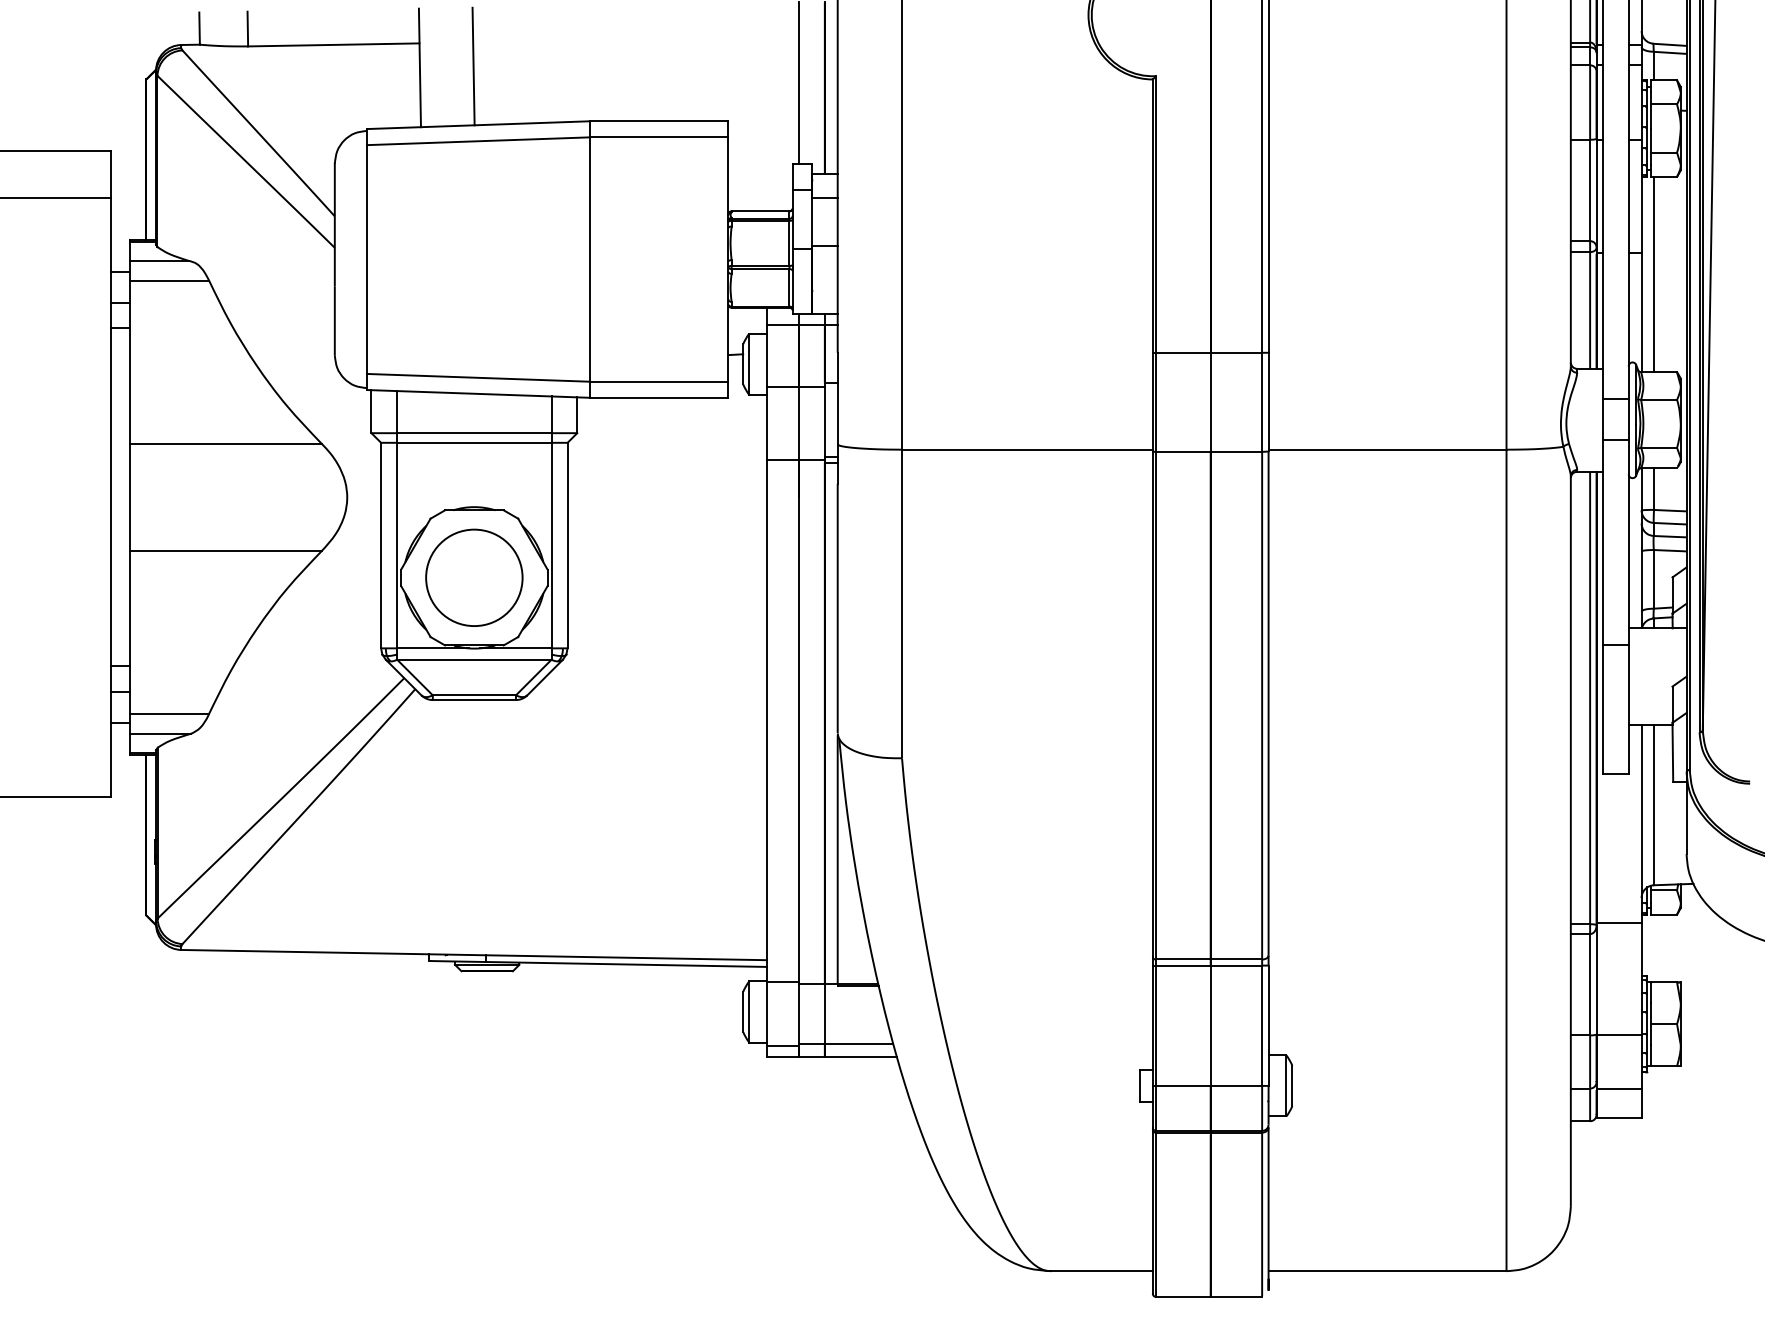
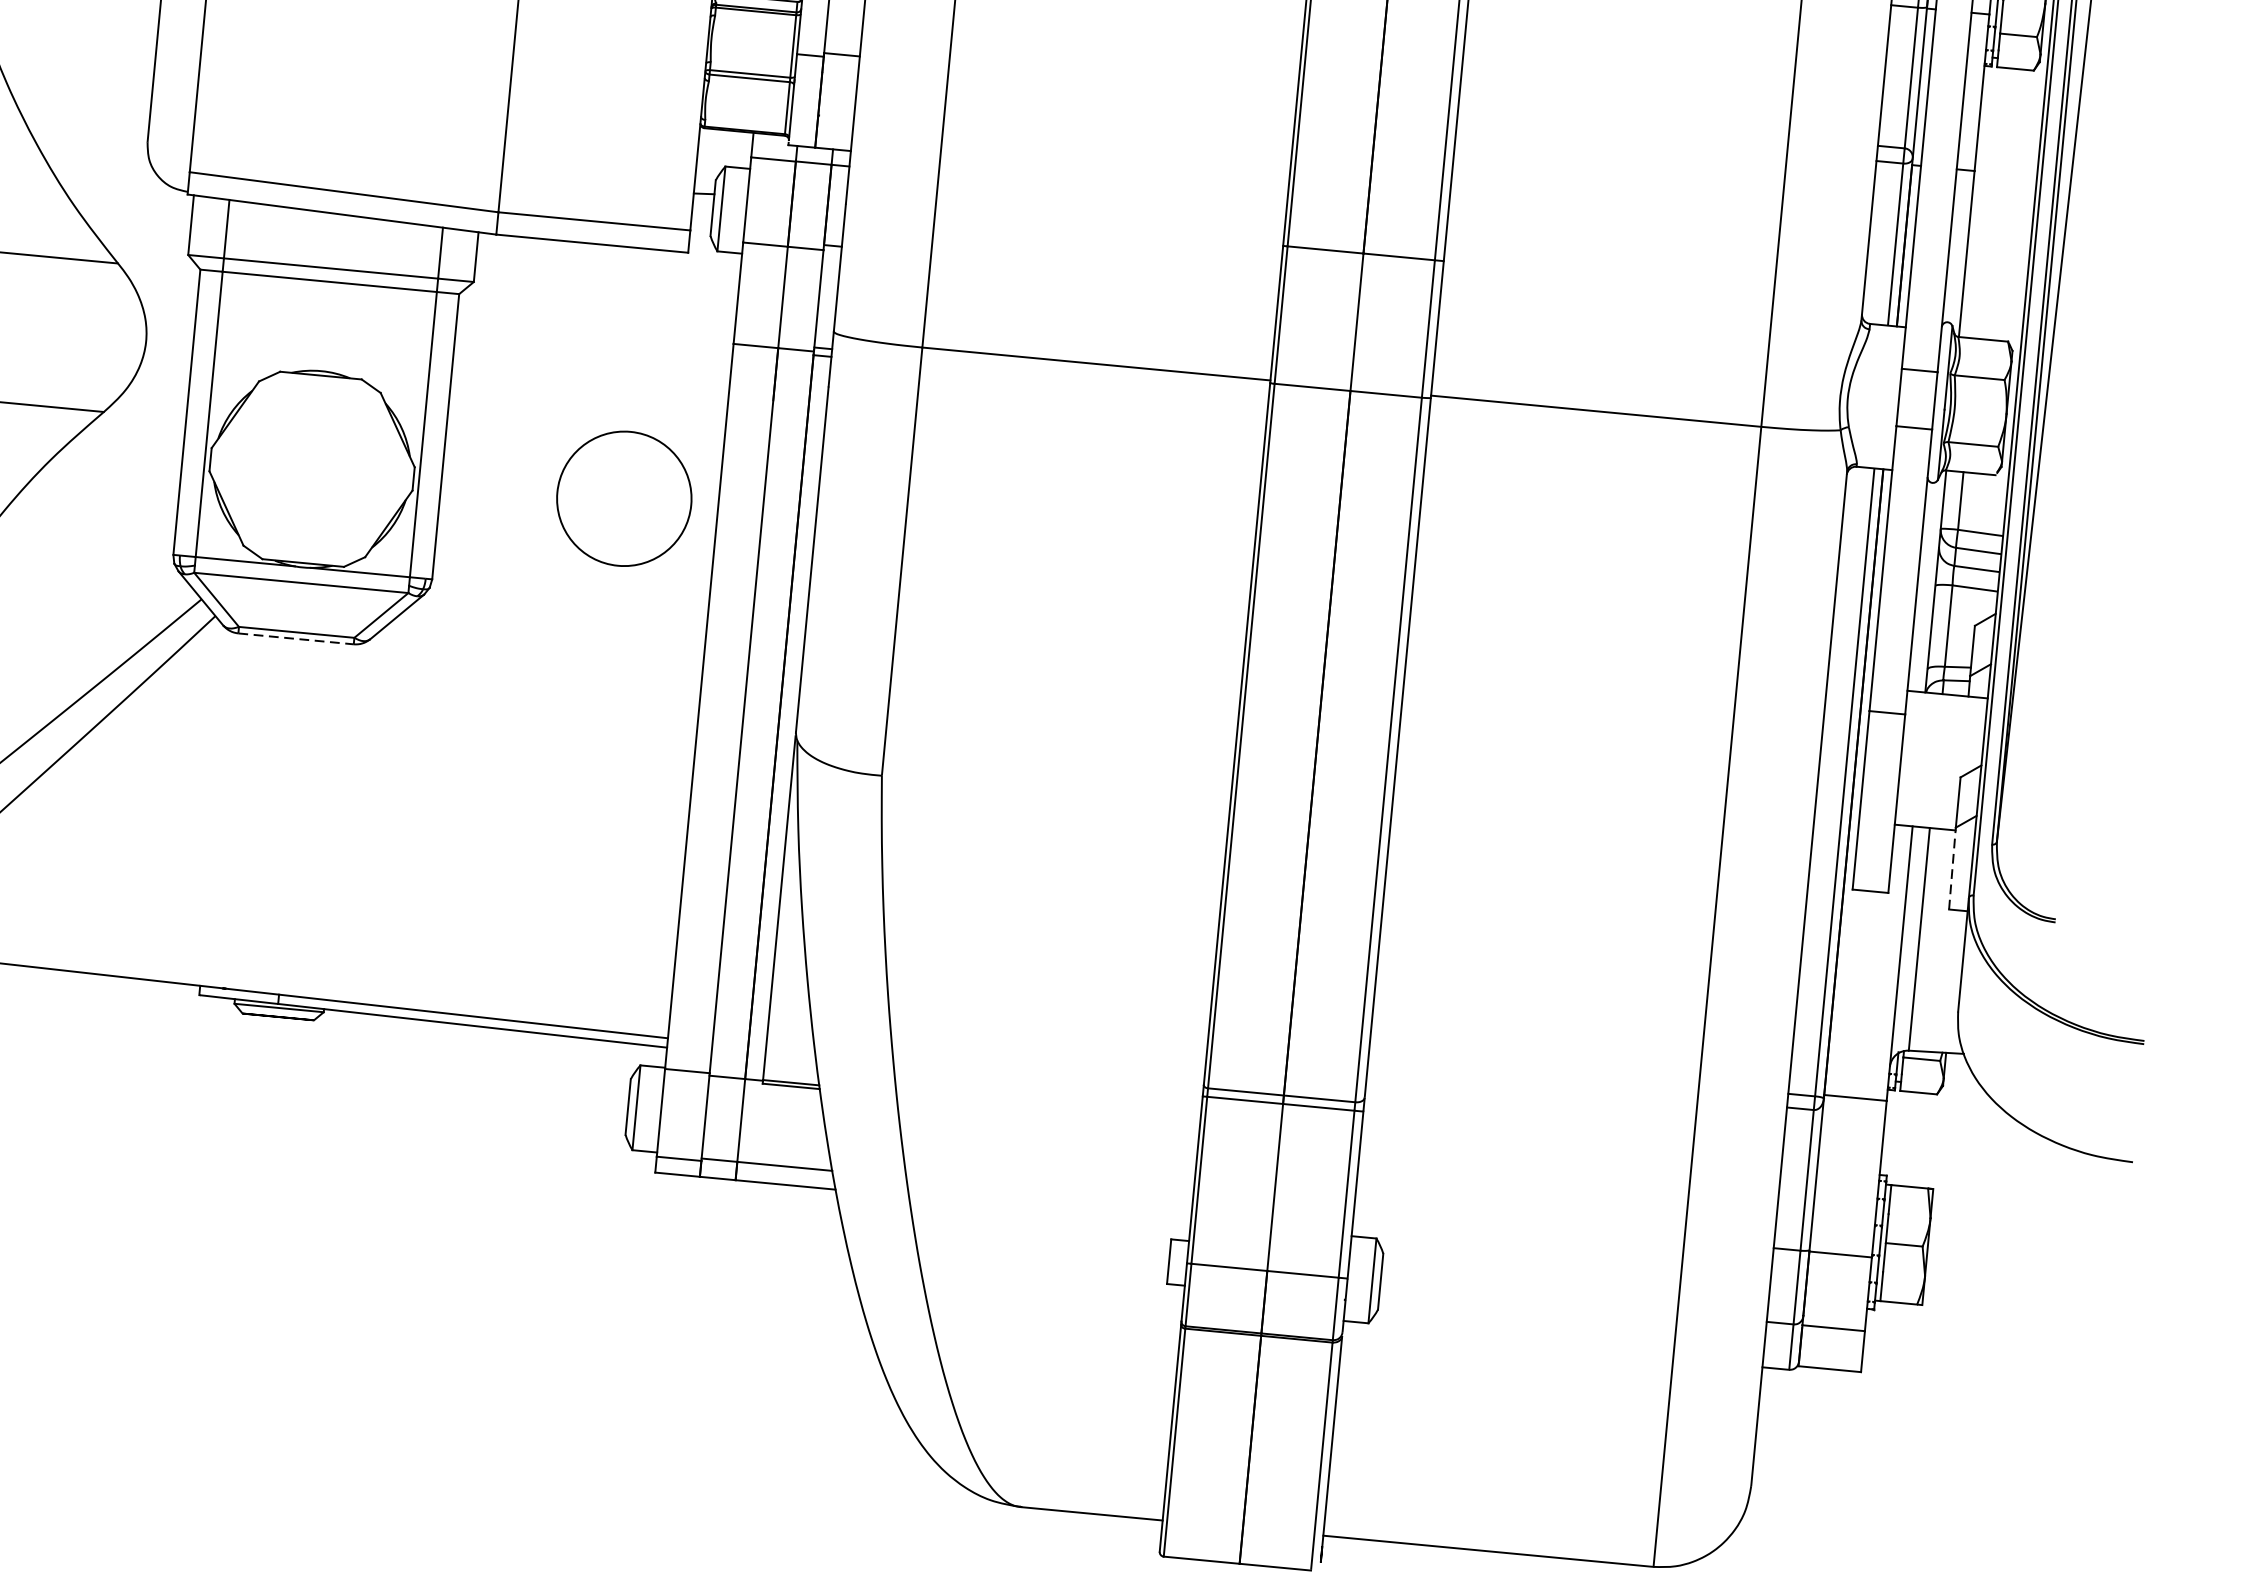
line: (1653, 274) -> (1988, 202), removed
circle: (474, 577) -> (624, 498), moved
line: (474, 700) -> (296, 639), solid -> dashed
line: (1672, 751) -> (1952, 867), solid -> dashed

